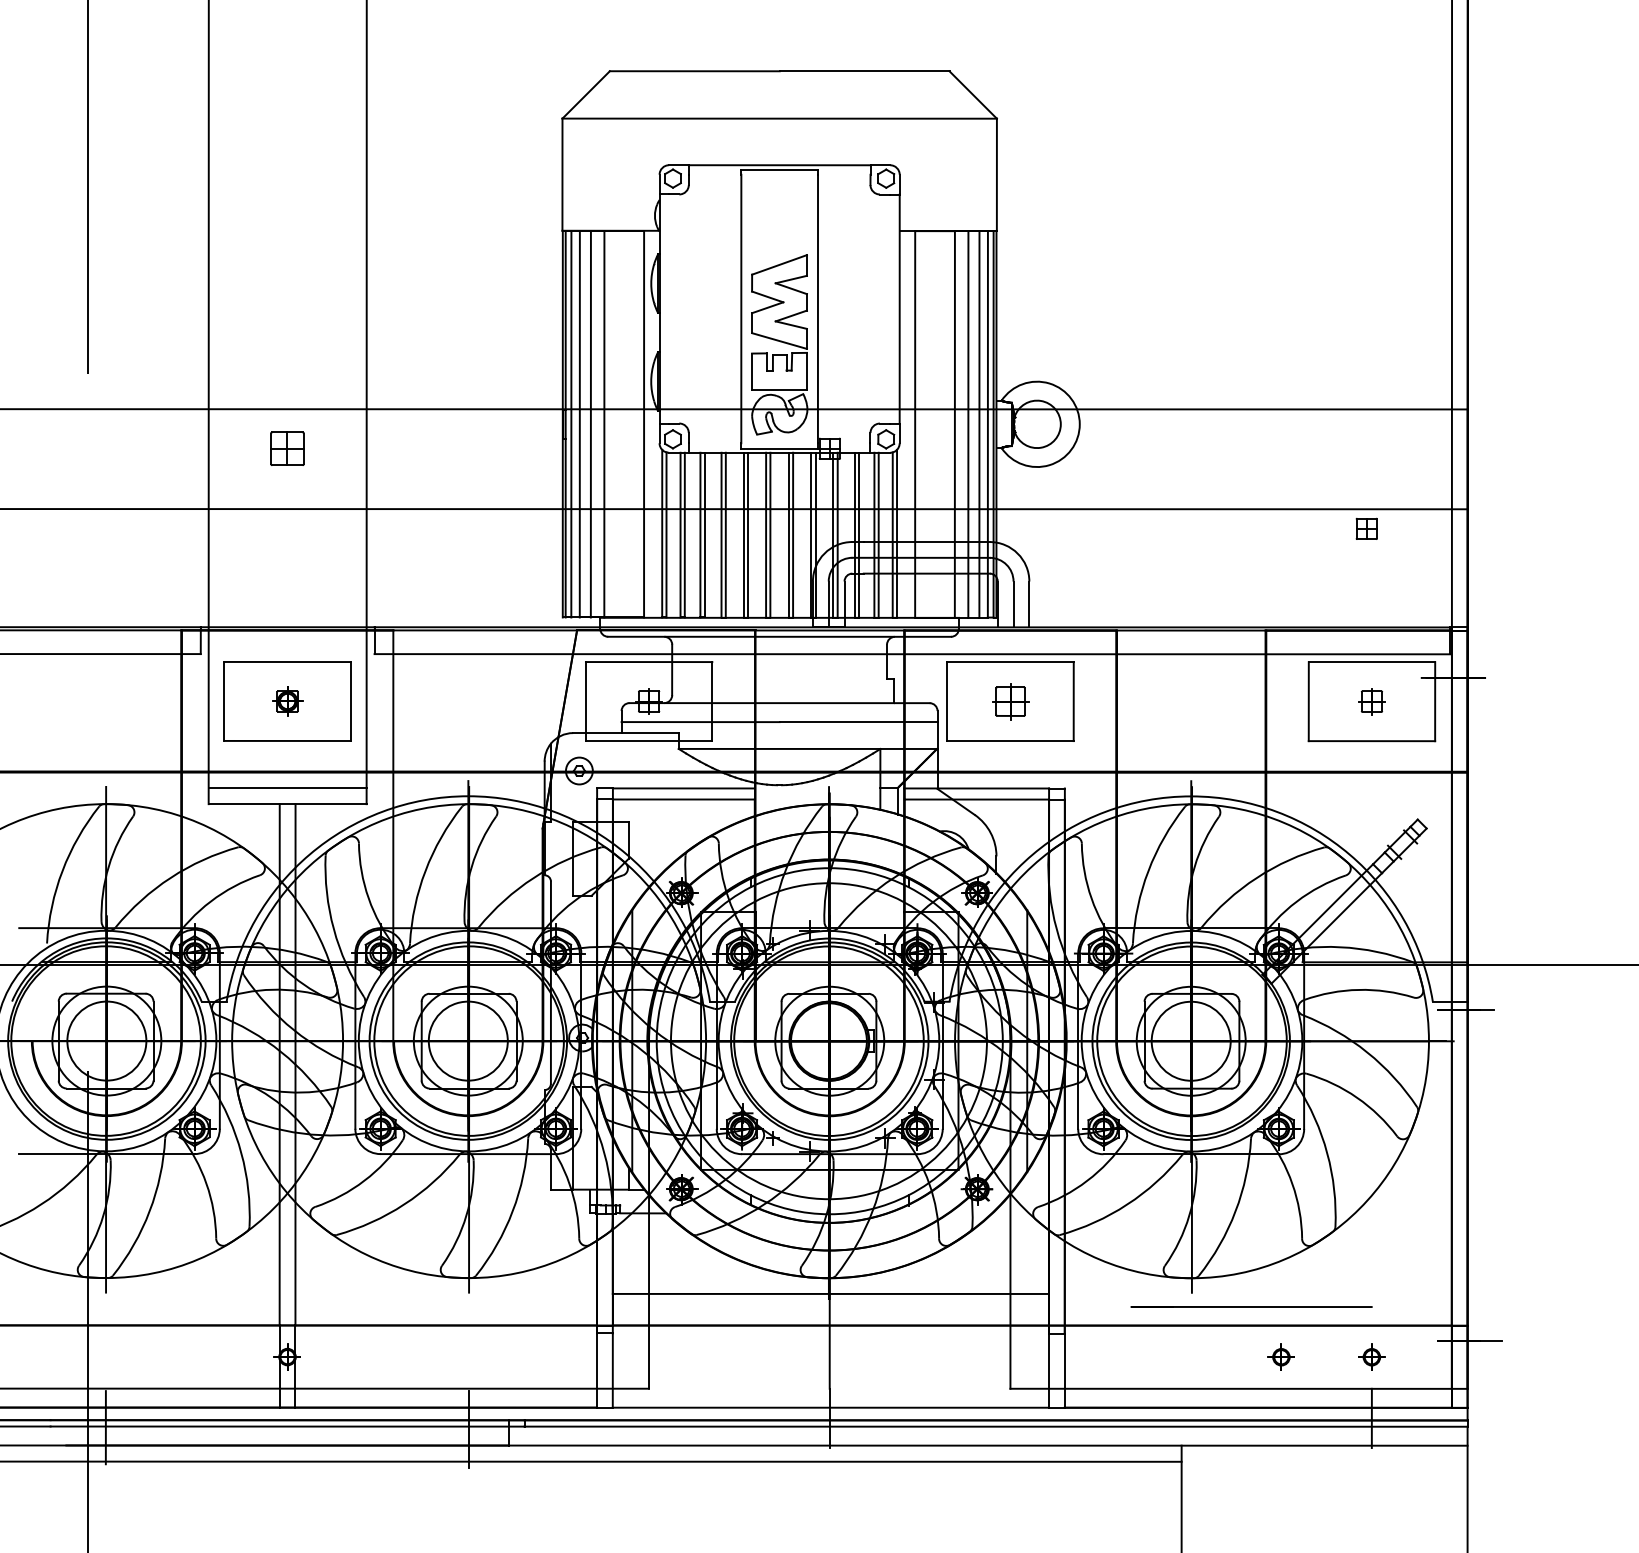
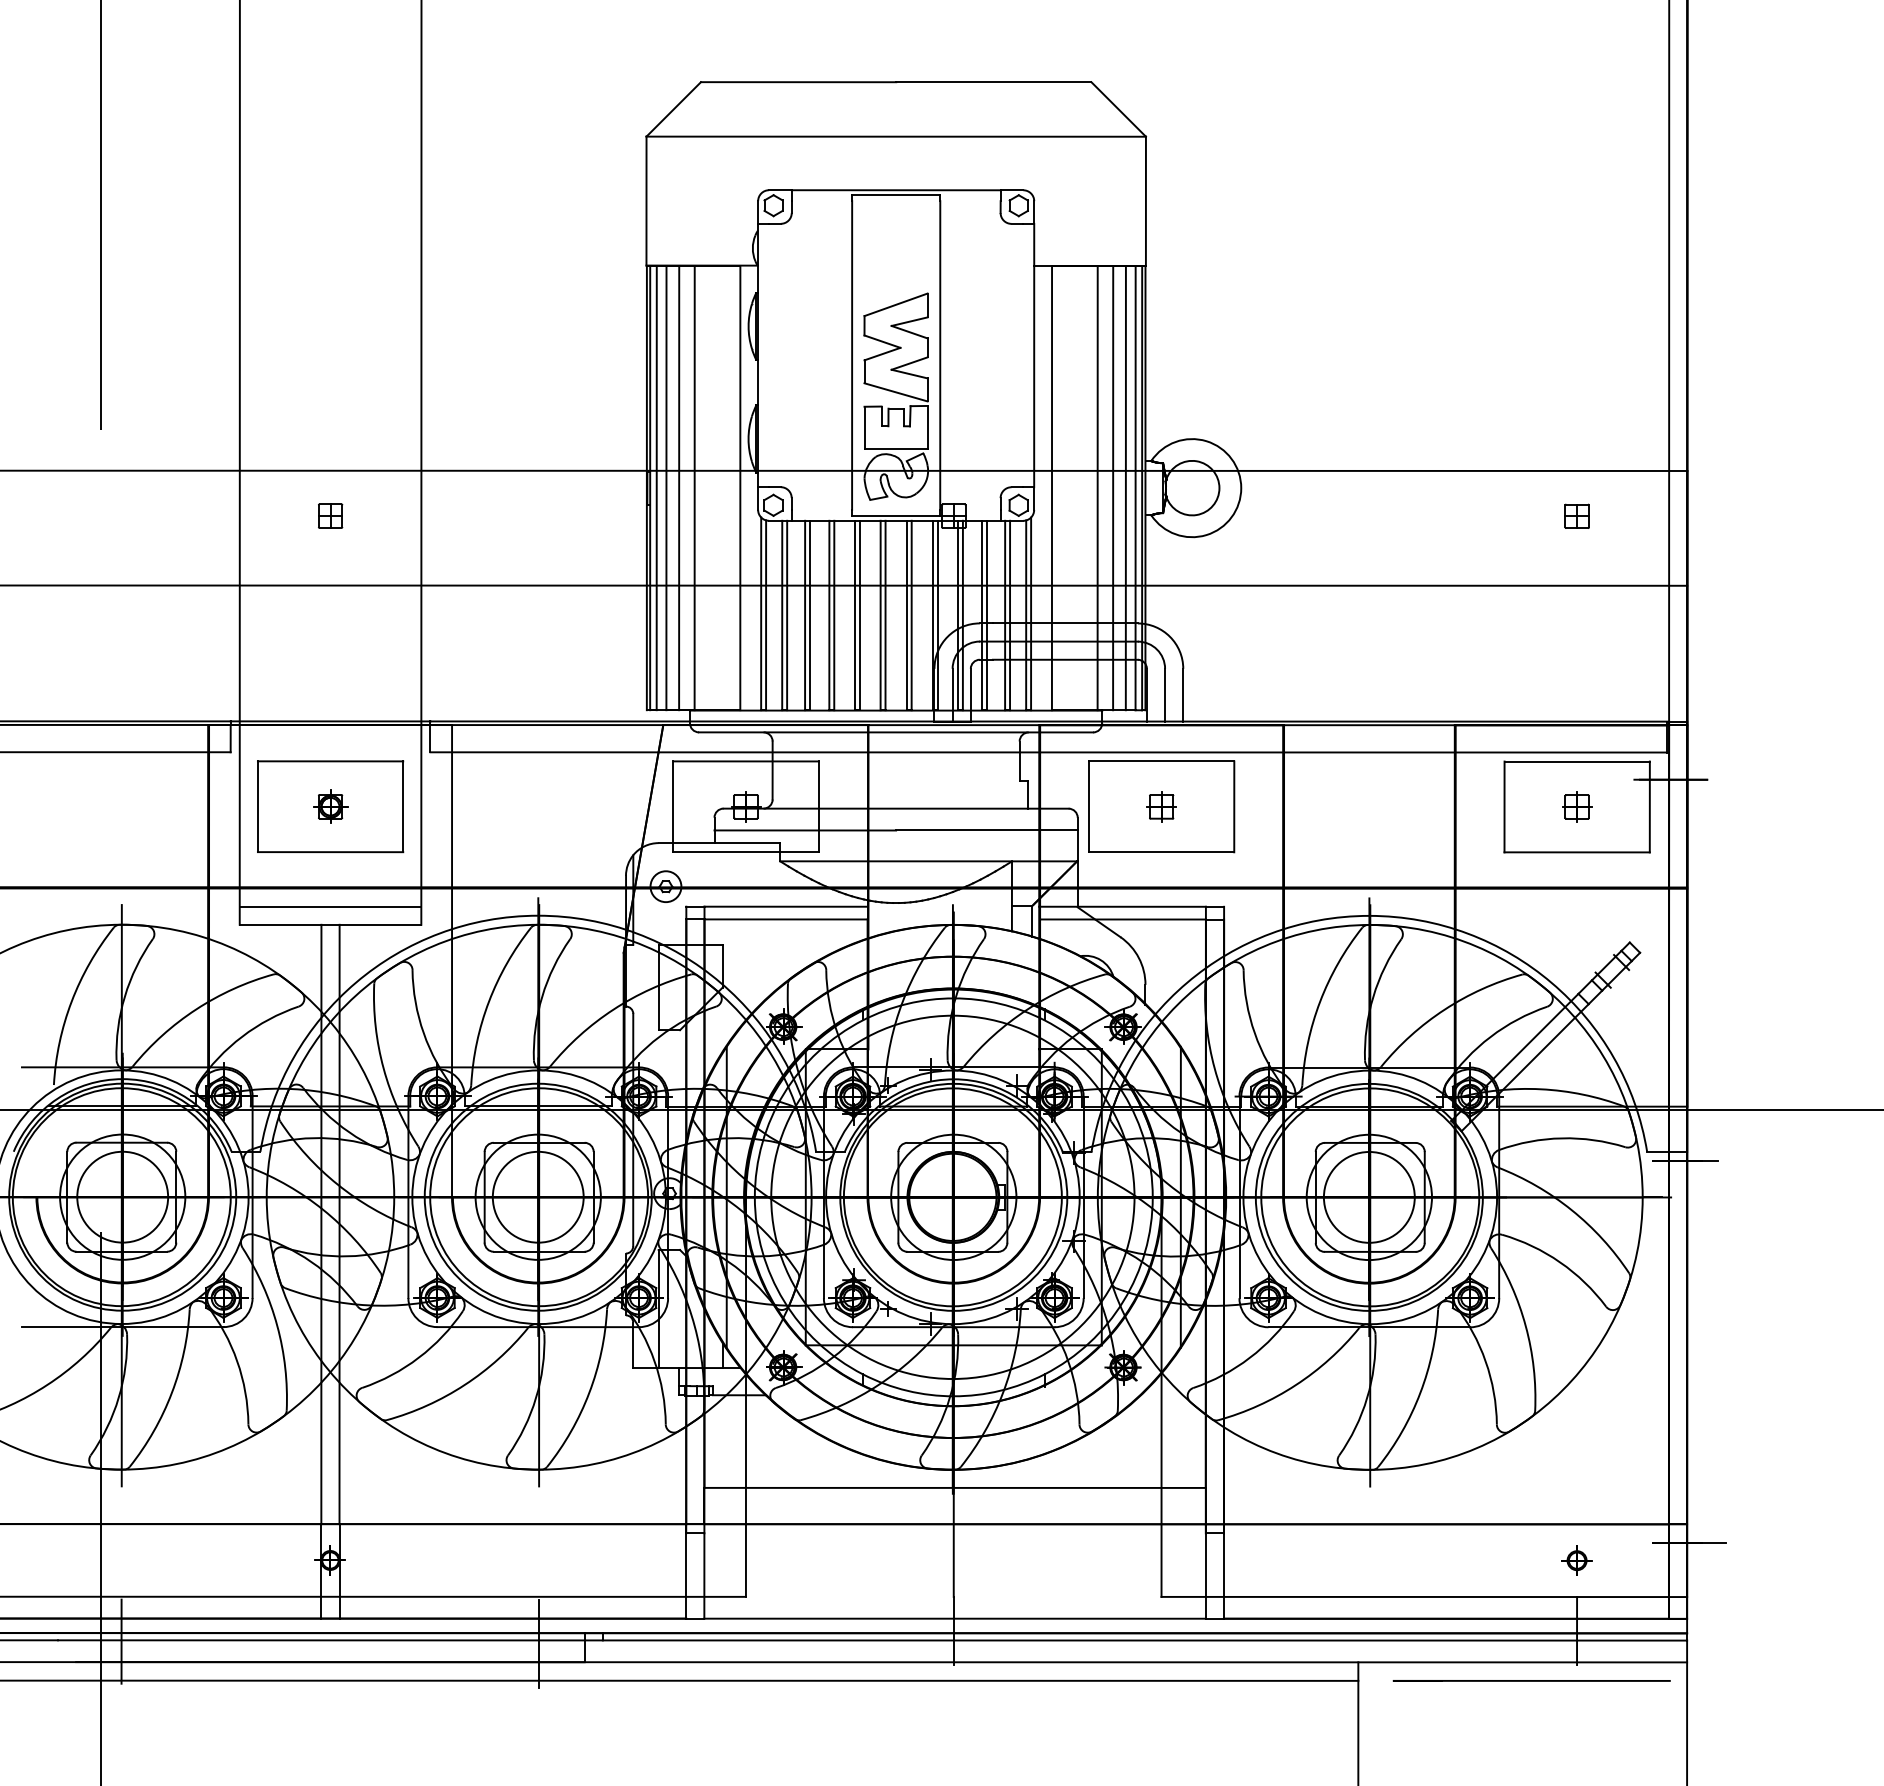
part: (287, 448) -> (330, 515), size x0.62
part: (1366, 528) -> (1576, 515), moved
part: (1010, 701) -> (1161, 806), size x0.71
line: (1251, 1306) -> (1531, 1680), moved
part: (1280, 1357) -> (1472, 1560), removed

